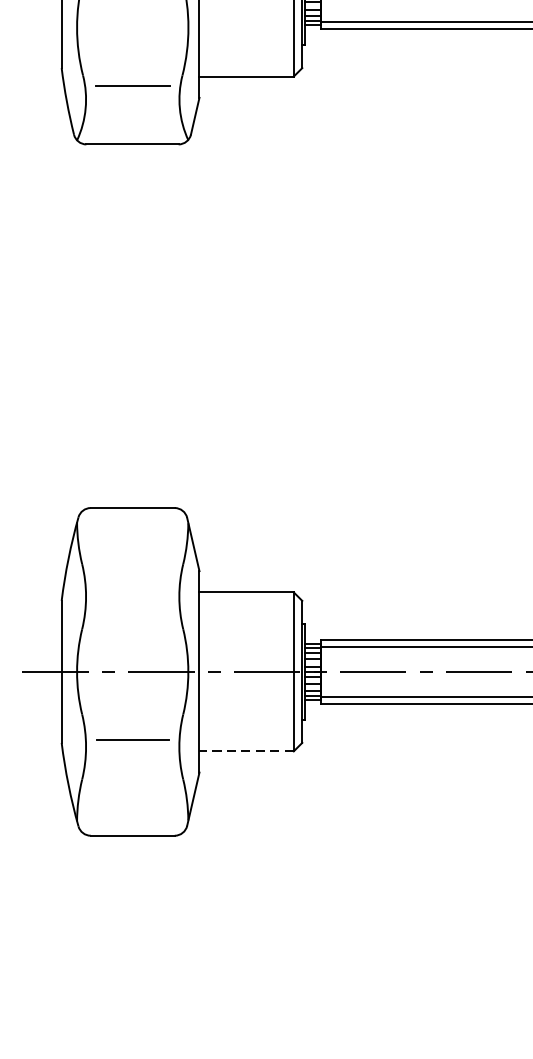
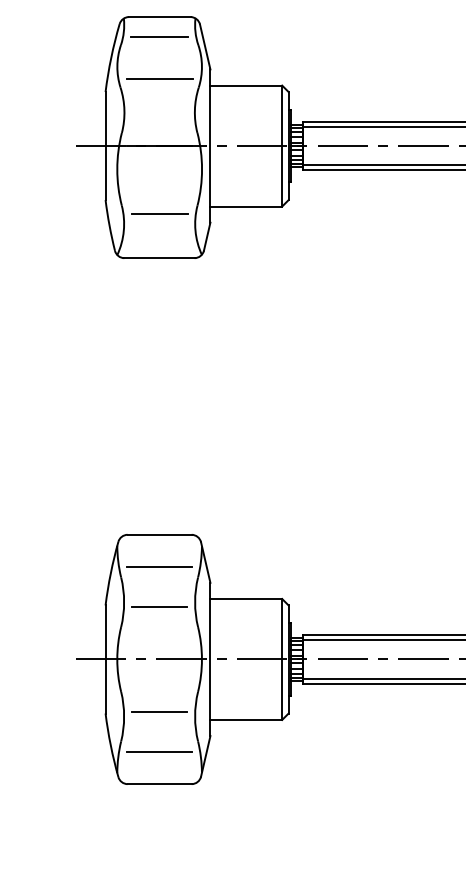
line: (132, 550) -> (159, 567), added
line: (132, 603) -> (159, 607), added
line: (246, 750) -> (246, 719), dashed -> solid
line: (132, 792) -> (159, 751), added

